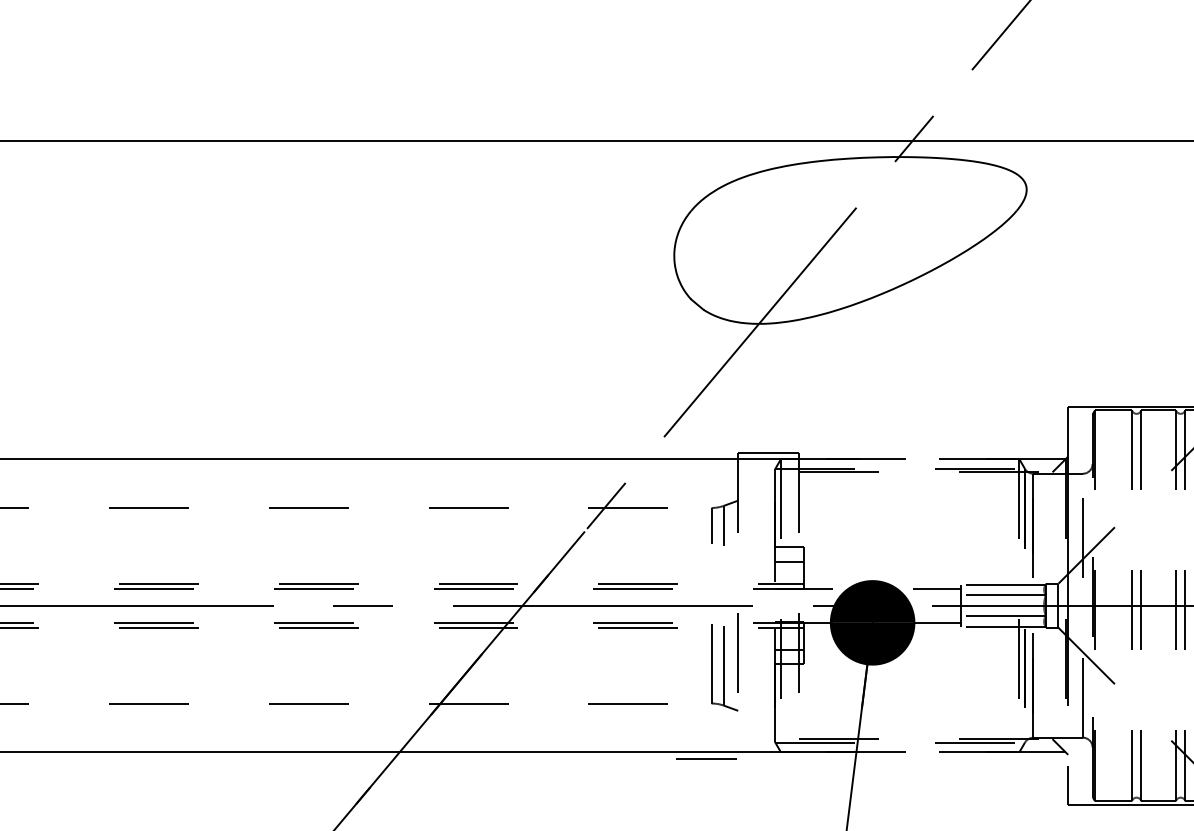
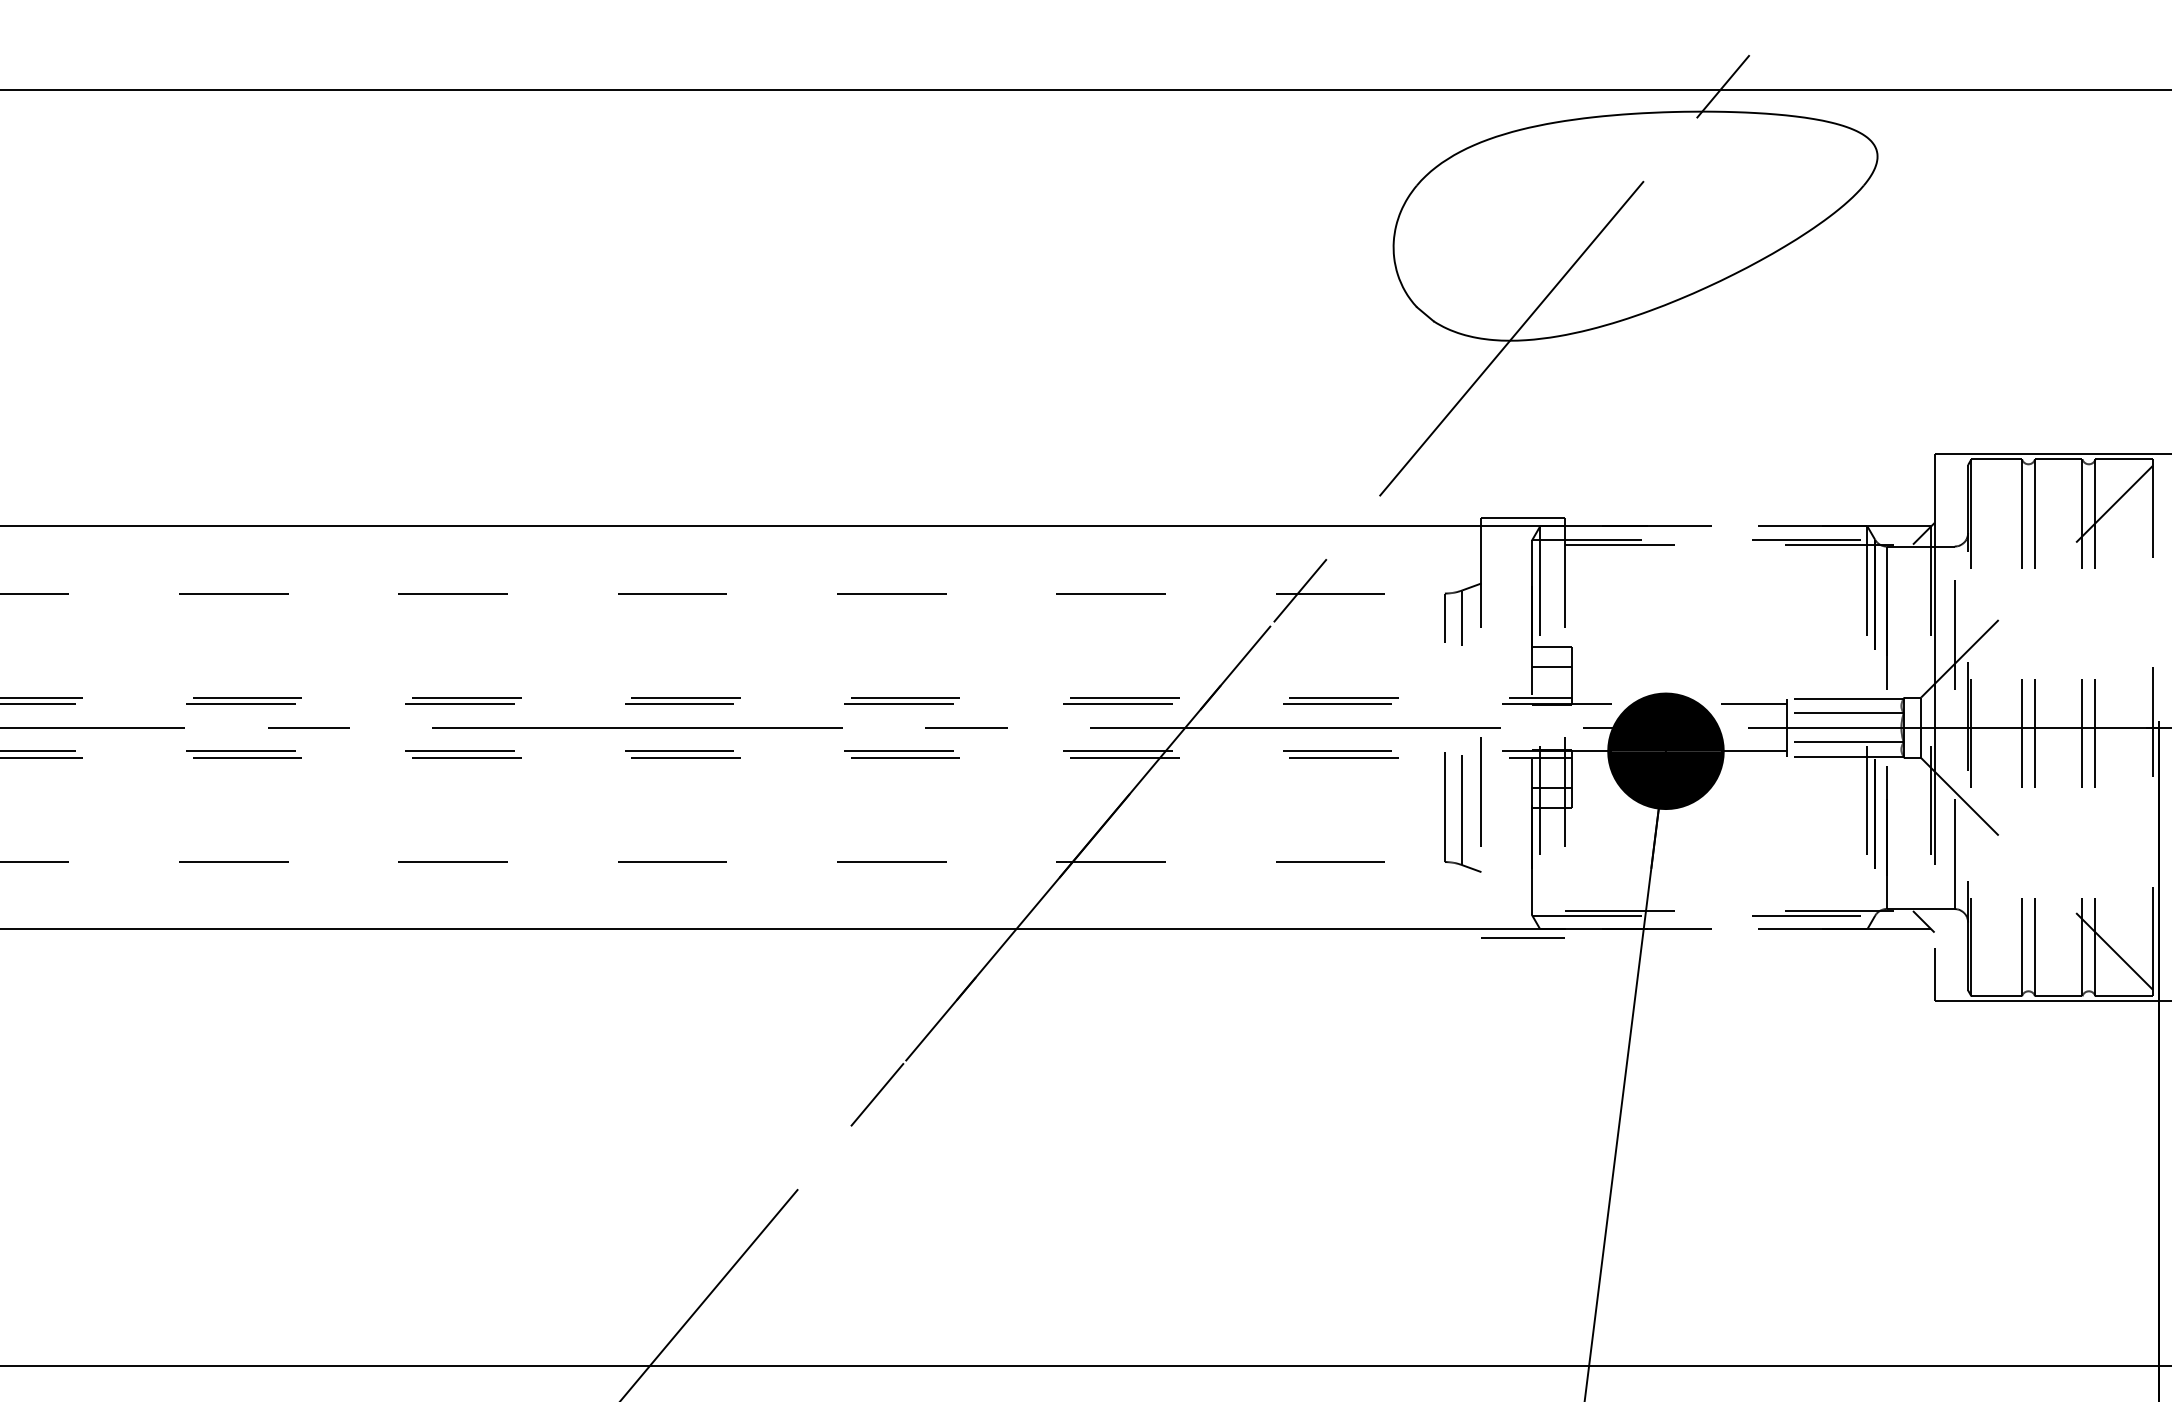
line: (705, 758) -> (1522, 937), moved

